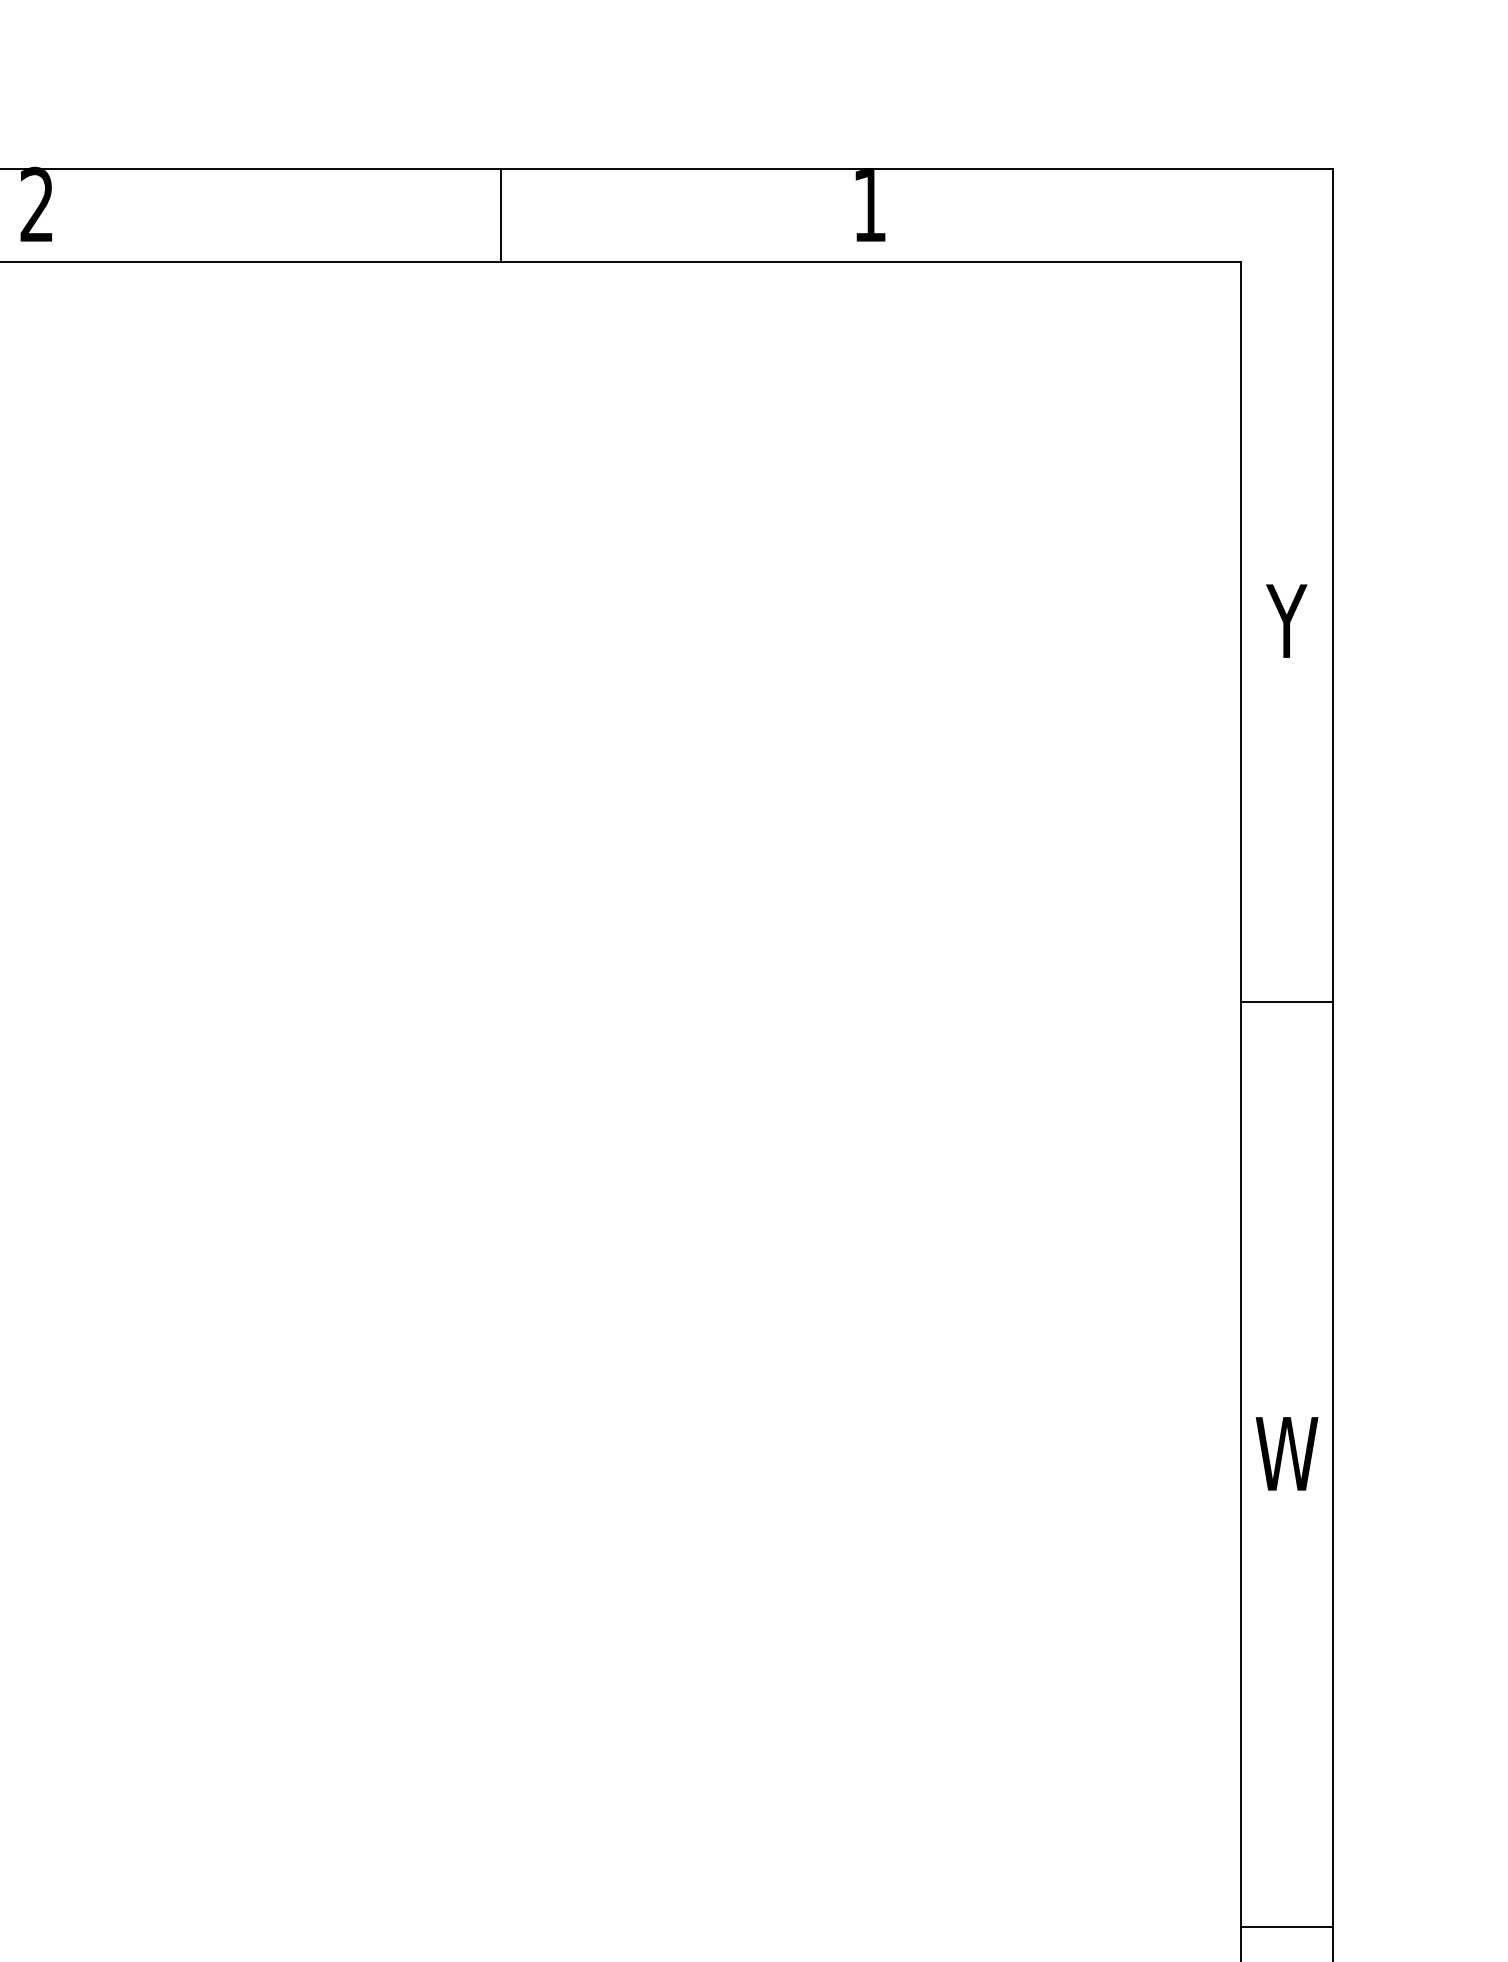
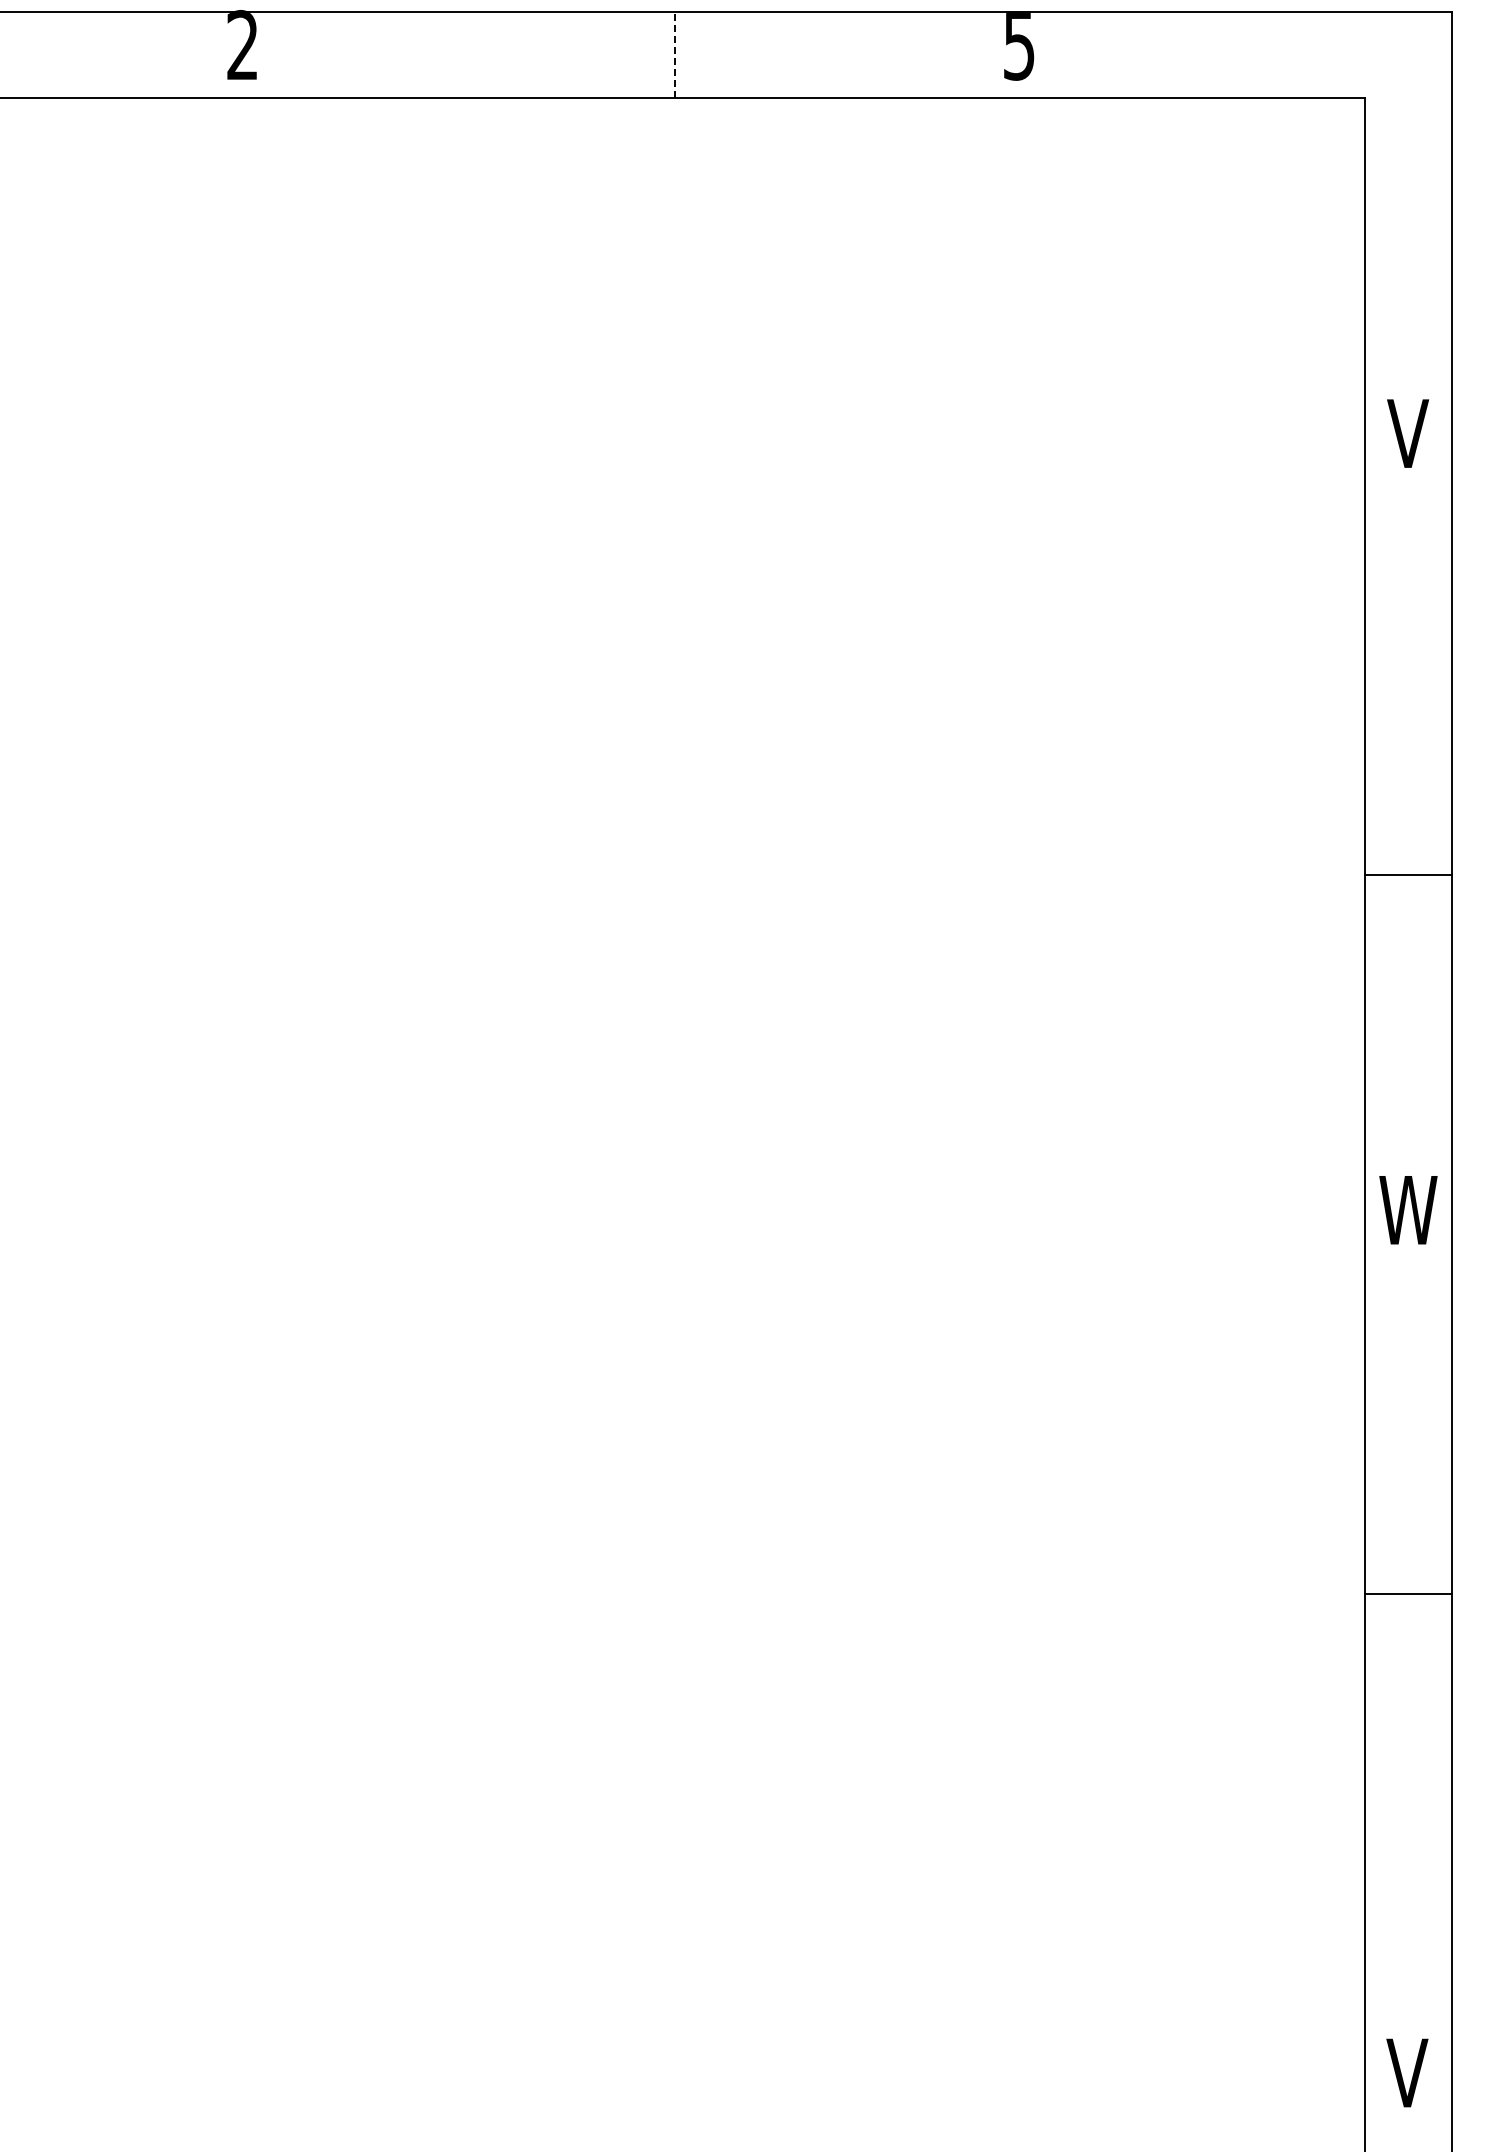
text: (869, 206) -> (1019, 46), 1 -> 5
line: (501, 214) -> (675, 54), solid -> dashed
text: (1287, 621) -> (1408, 433), Y -> V
line: (1287, 1001) -> (1408, 874), moved
line: (1287, 1927) -> (1408, 1593), moved

